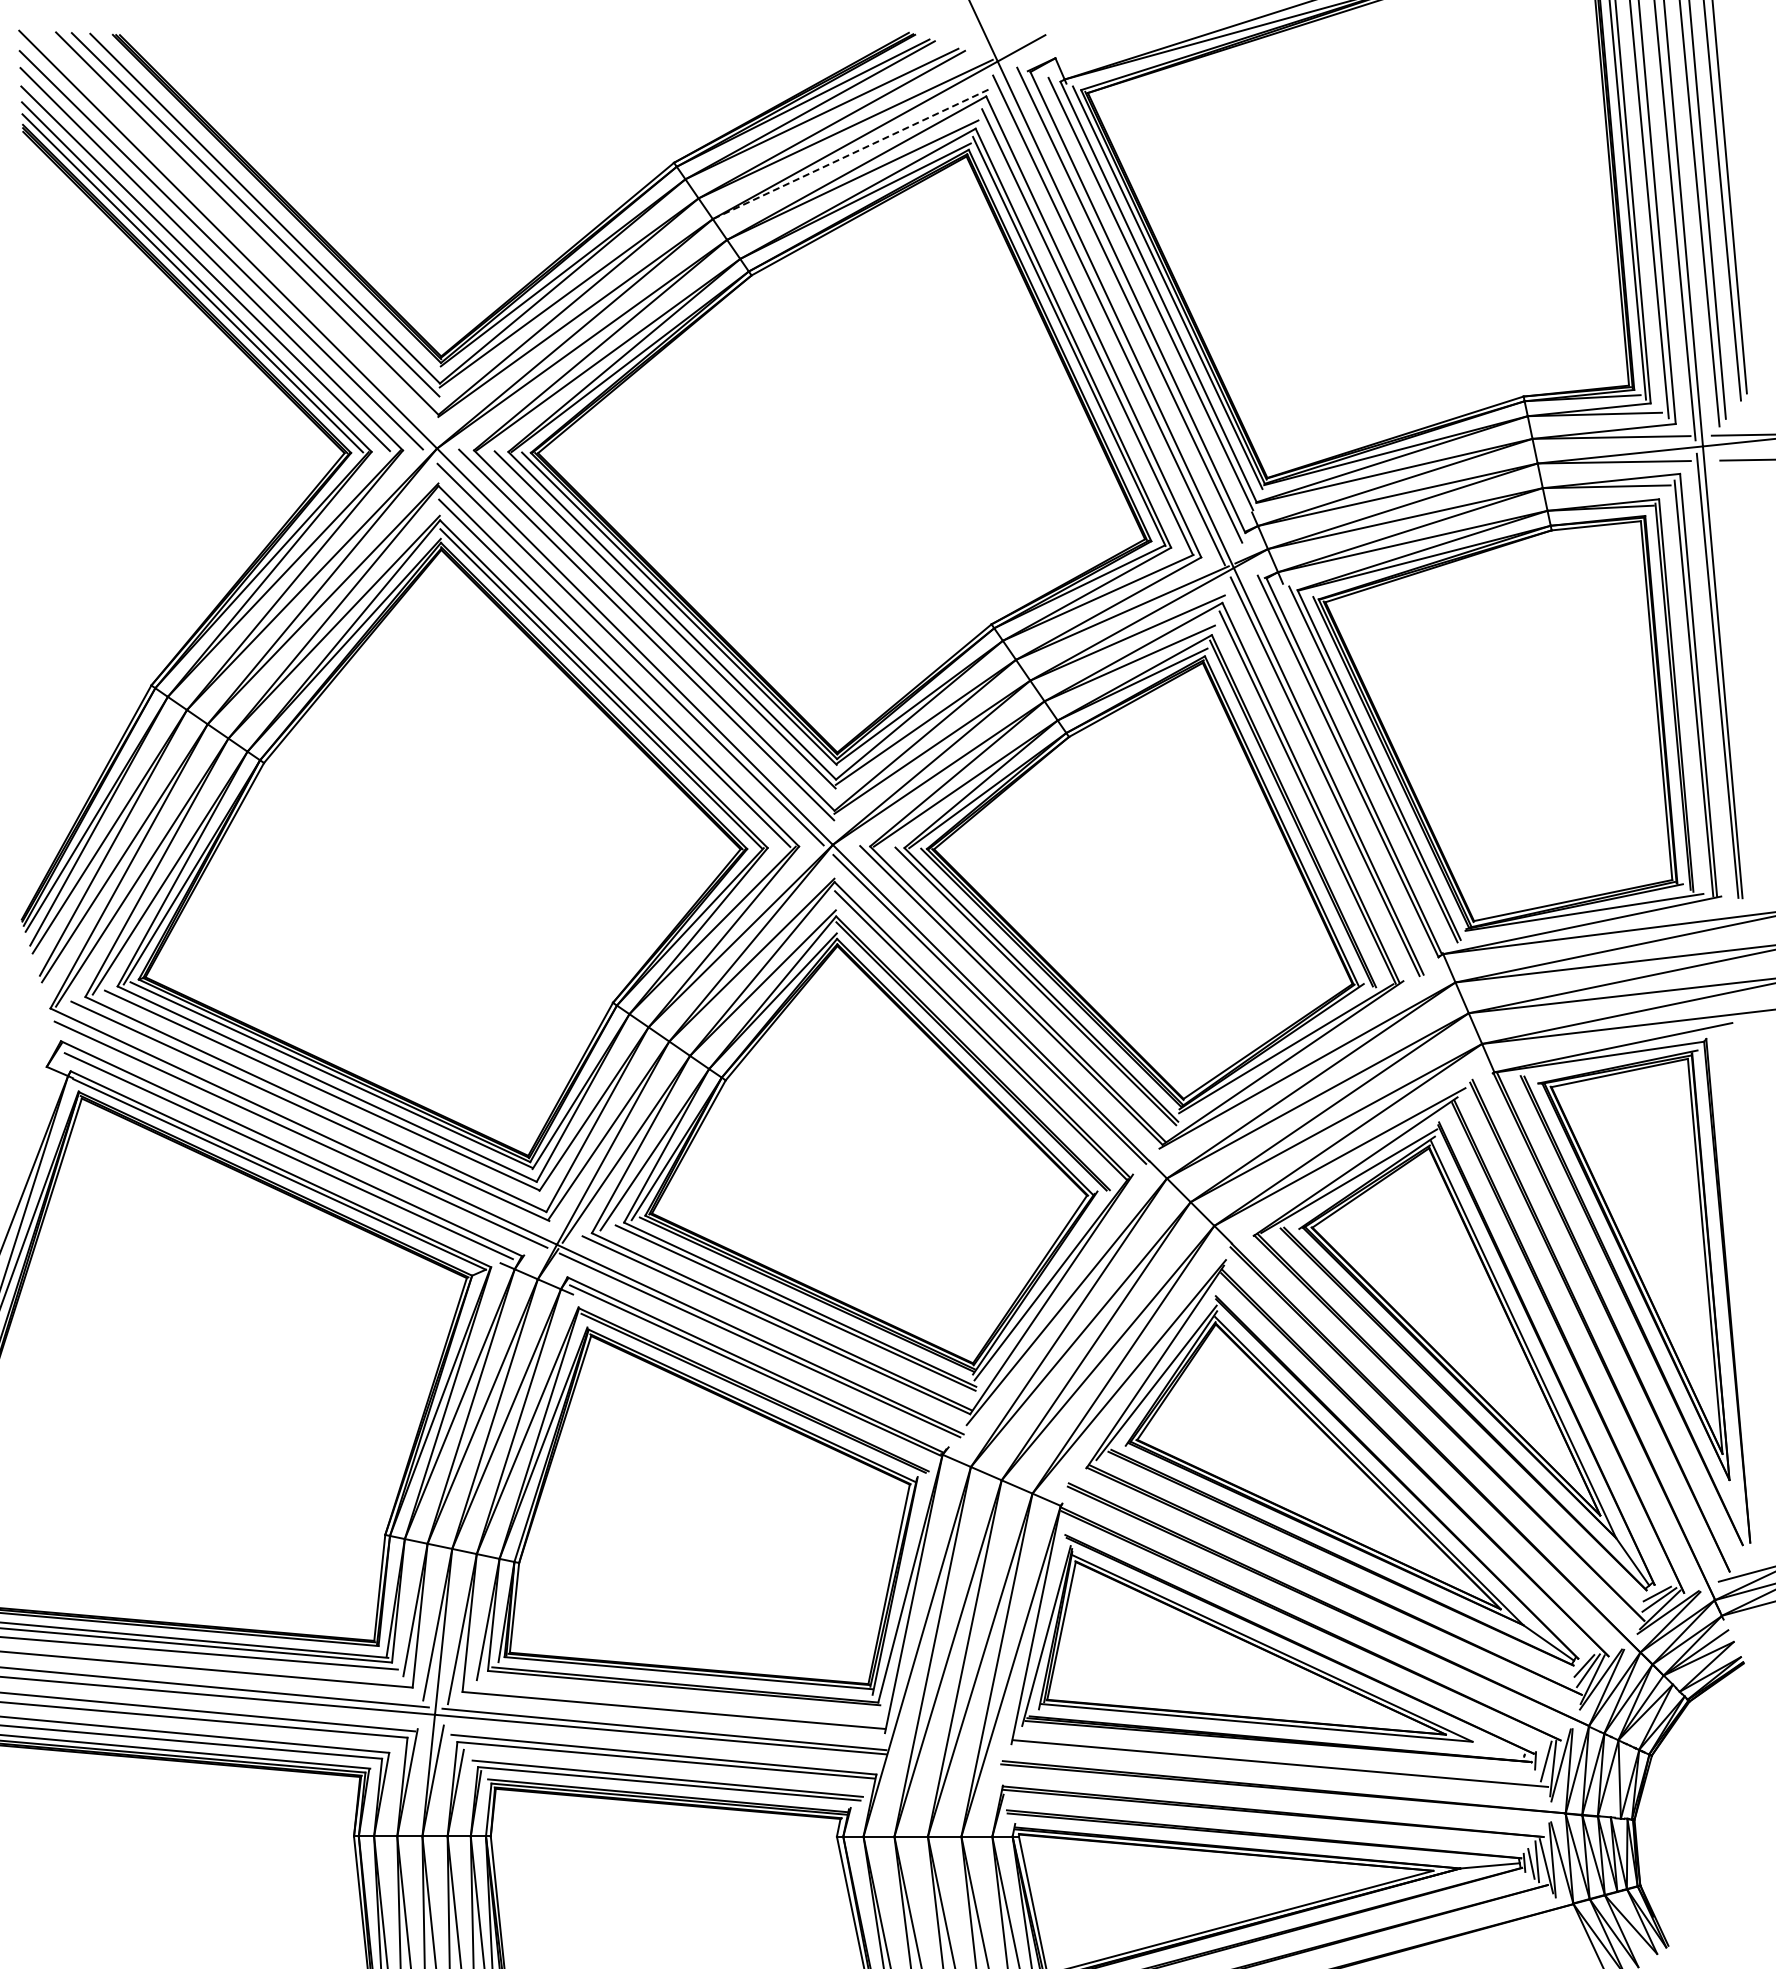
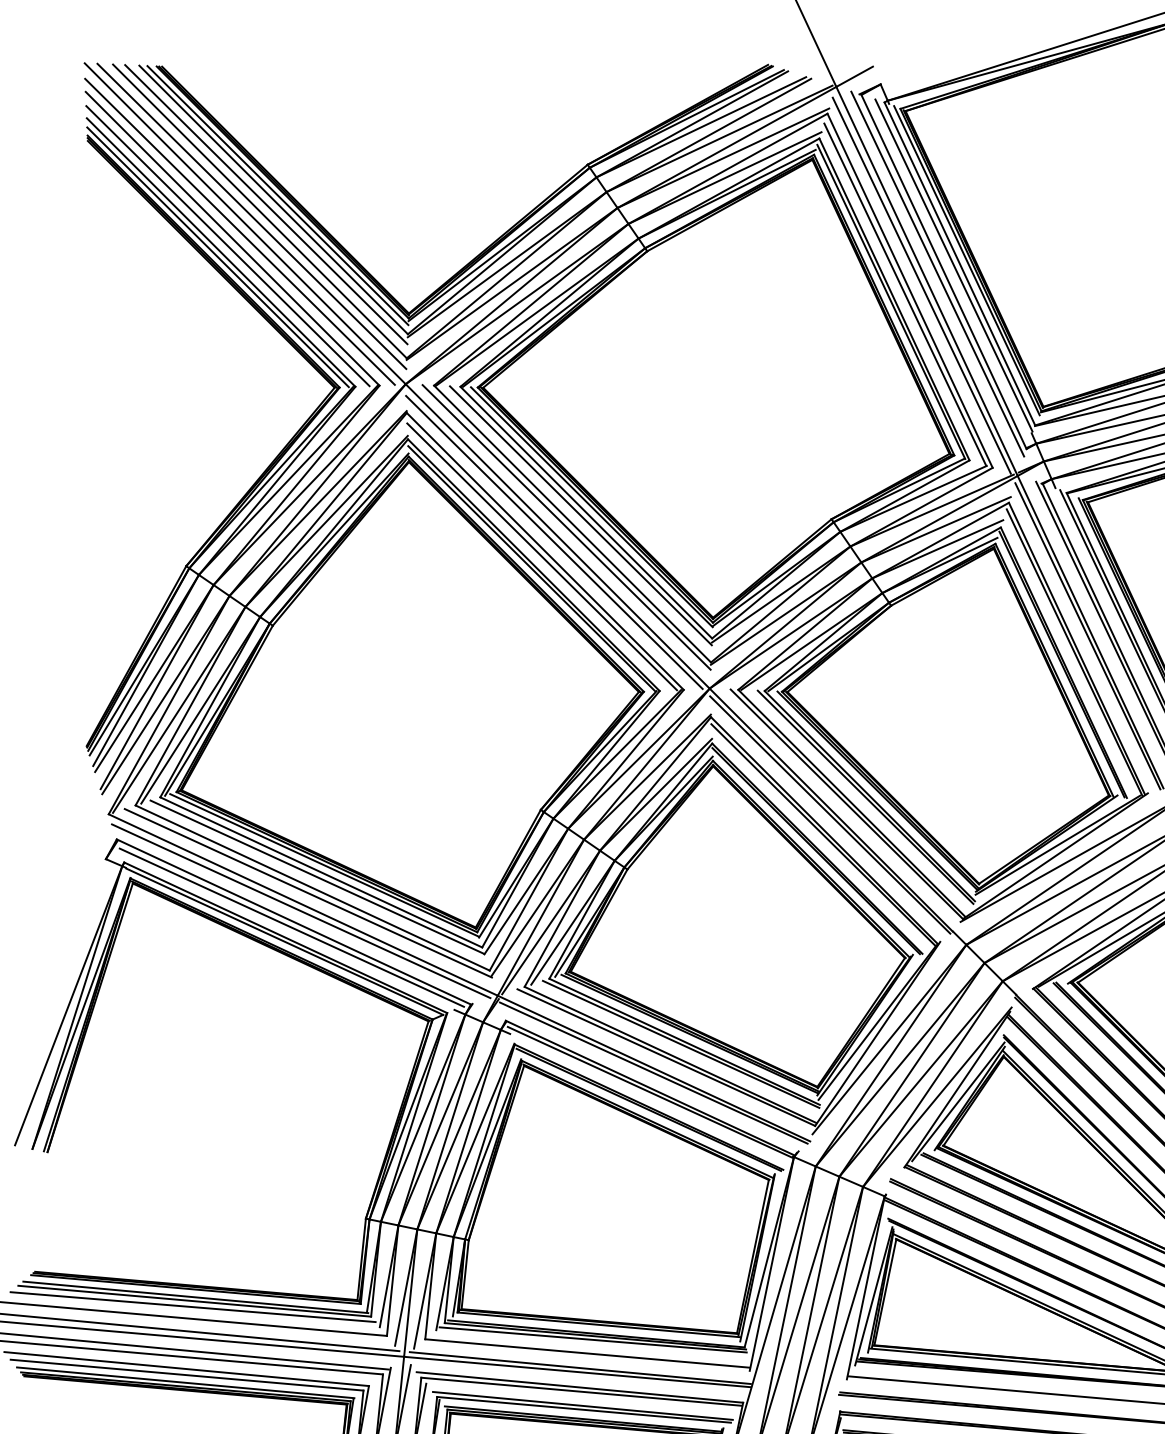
line: (850, 154) -> (723, 158), dashed -> solid
line: (270, 202) -> (277, 195), added
line: (236, 229) -> (251, 215), added
line: (681, 1692) -> (593, 1339), added

